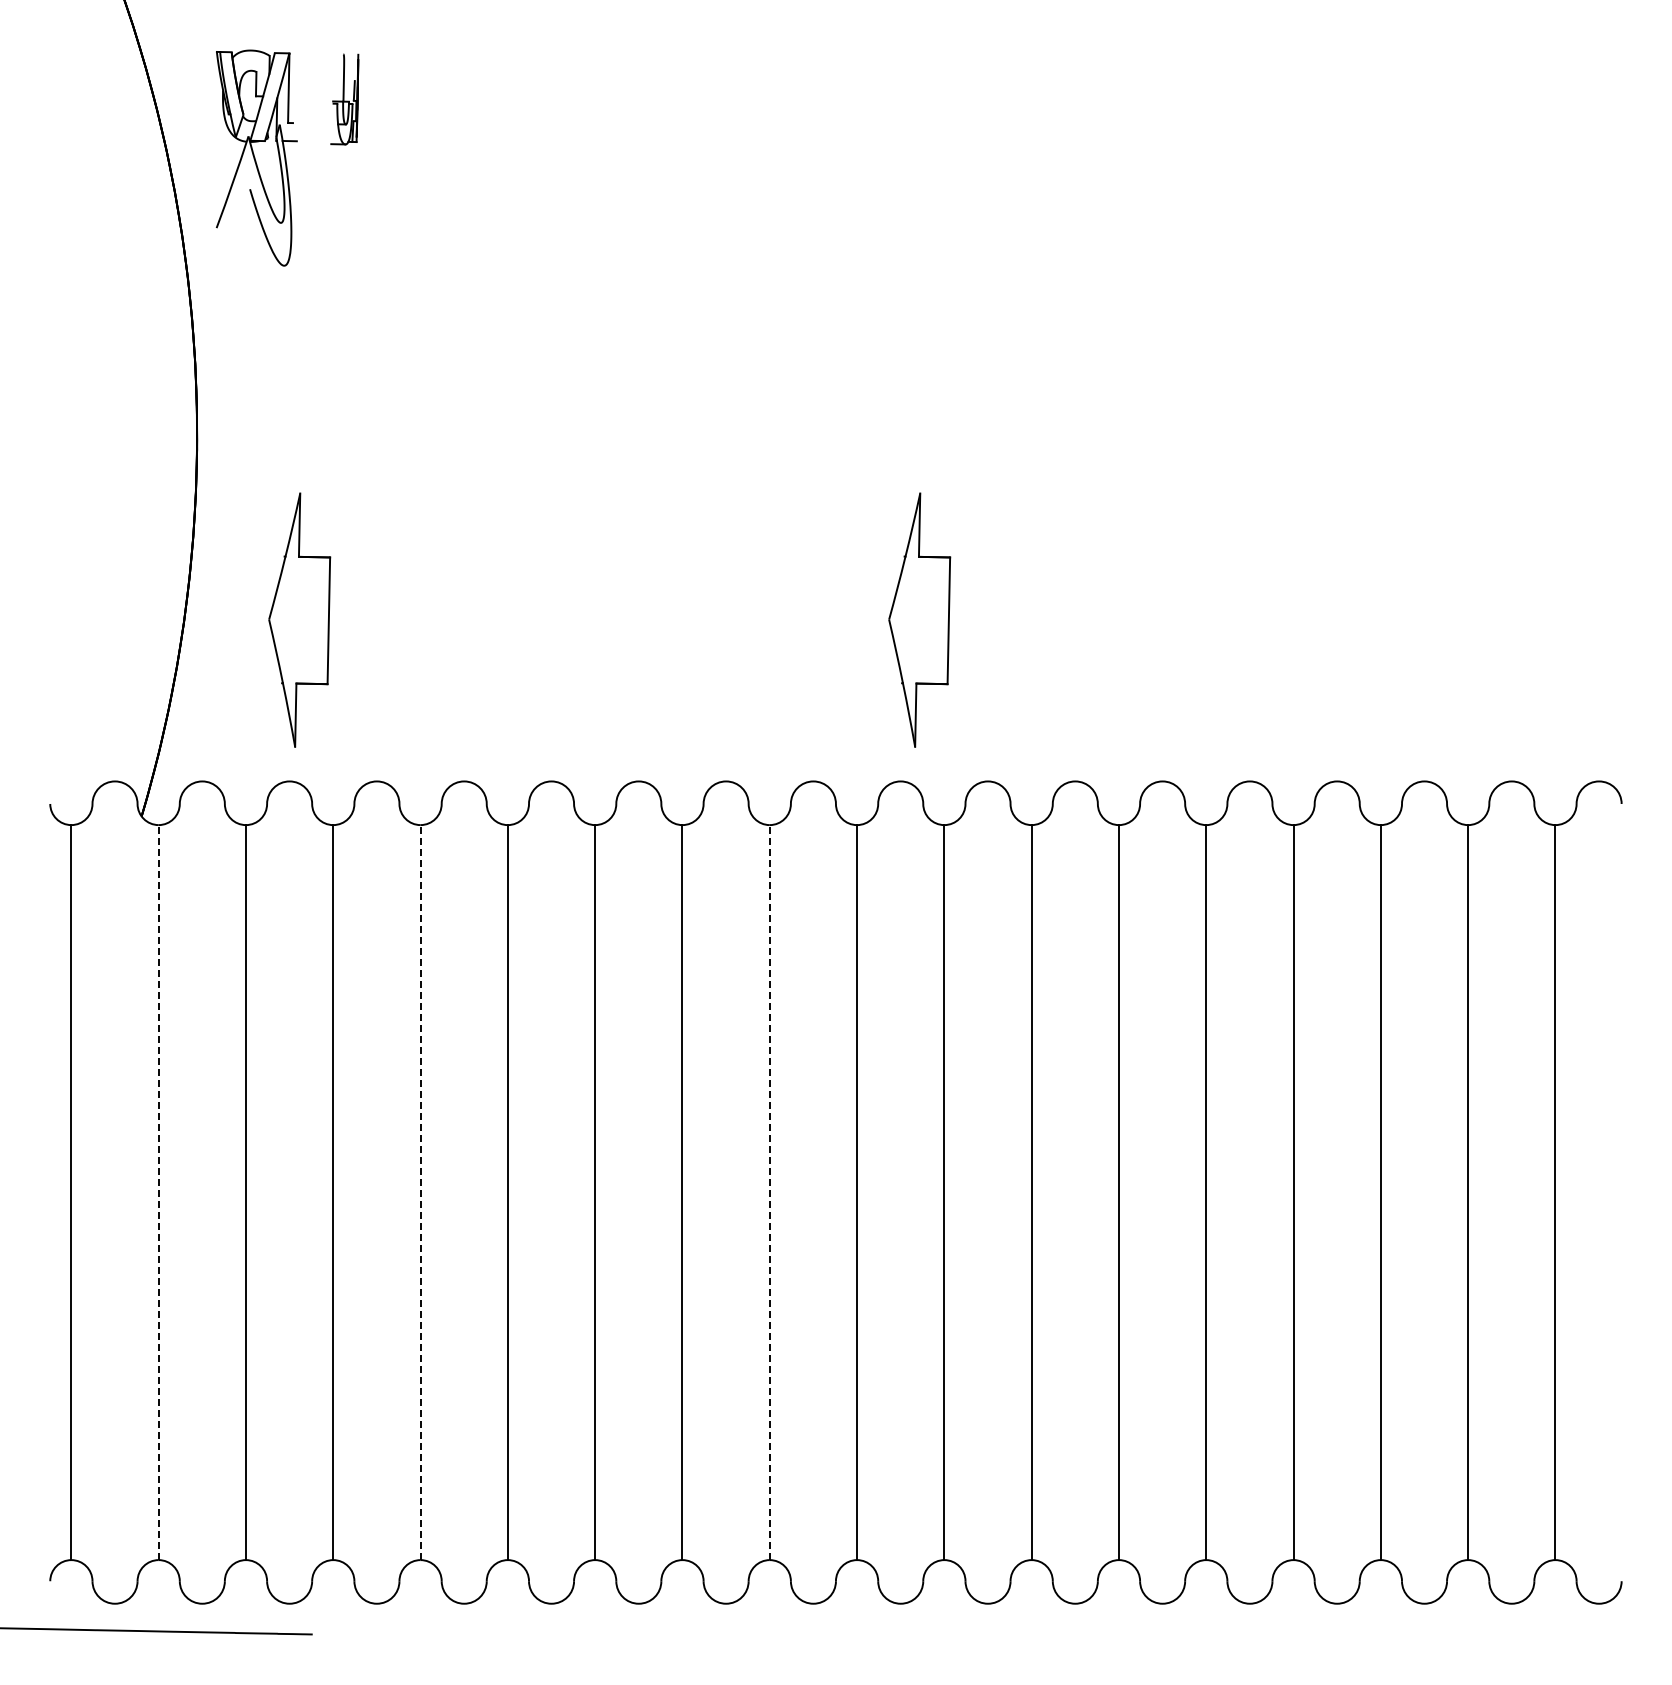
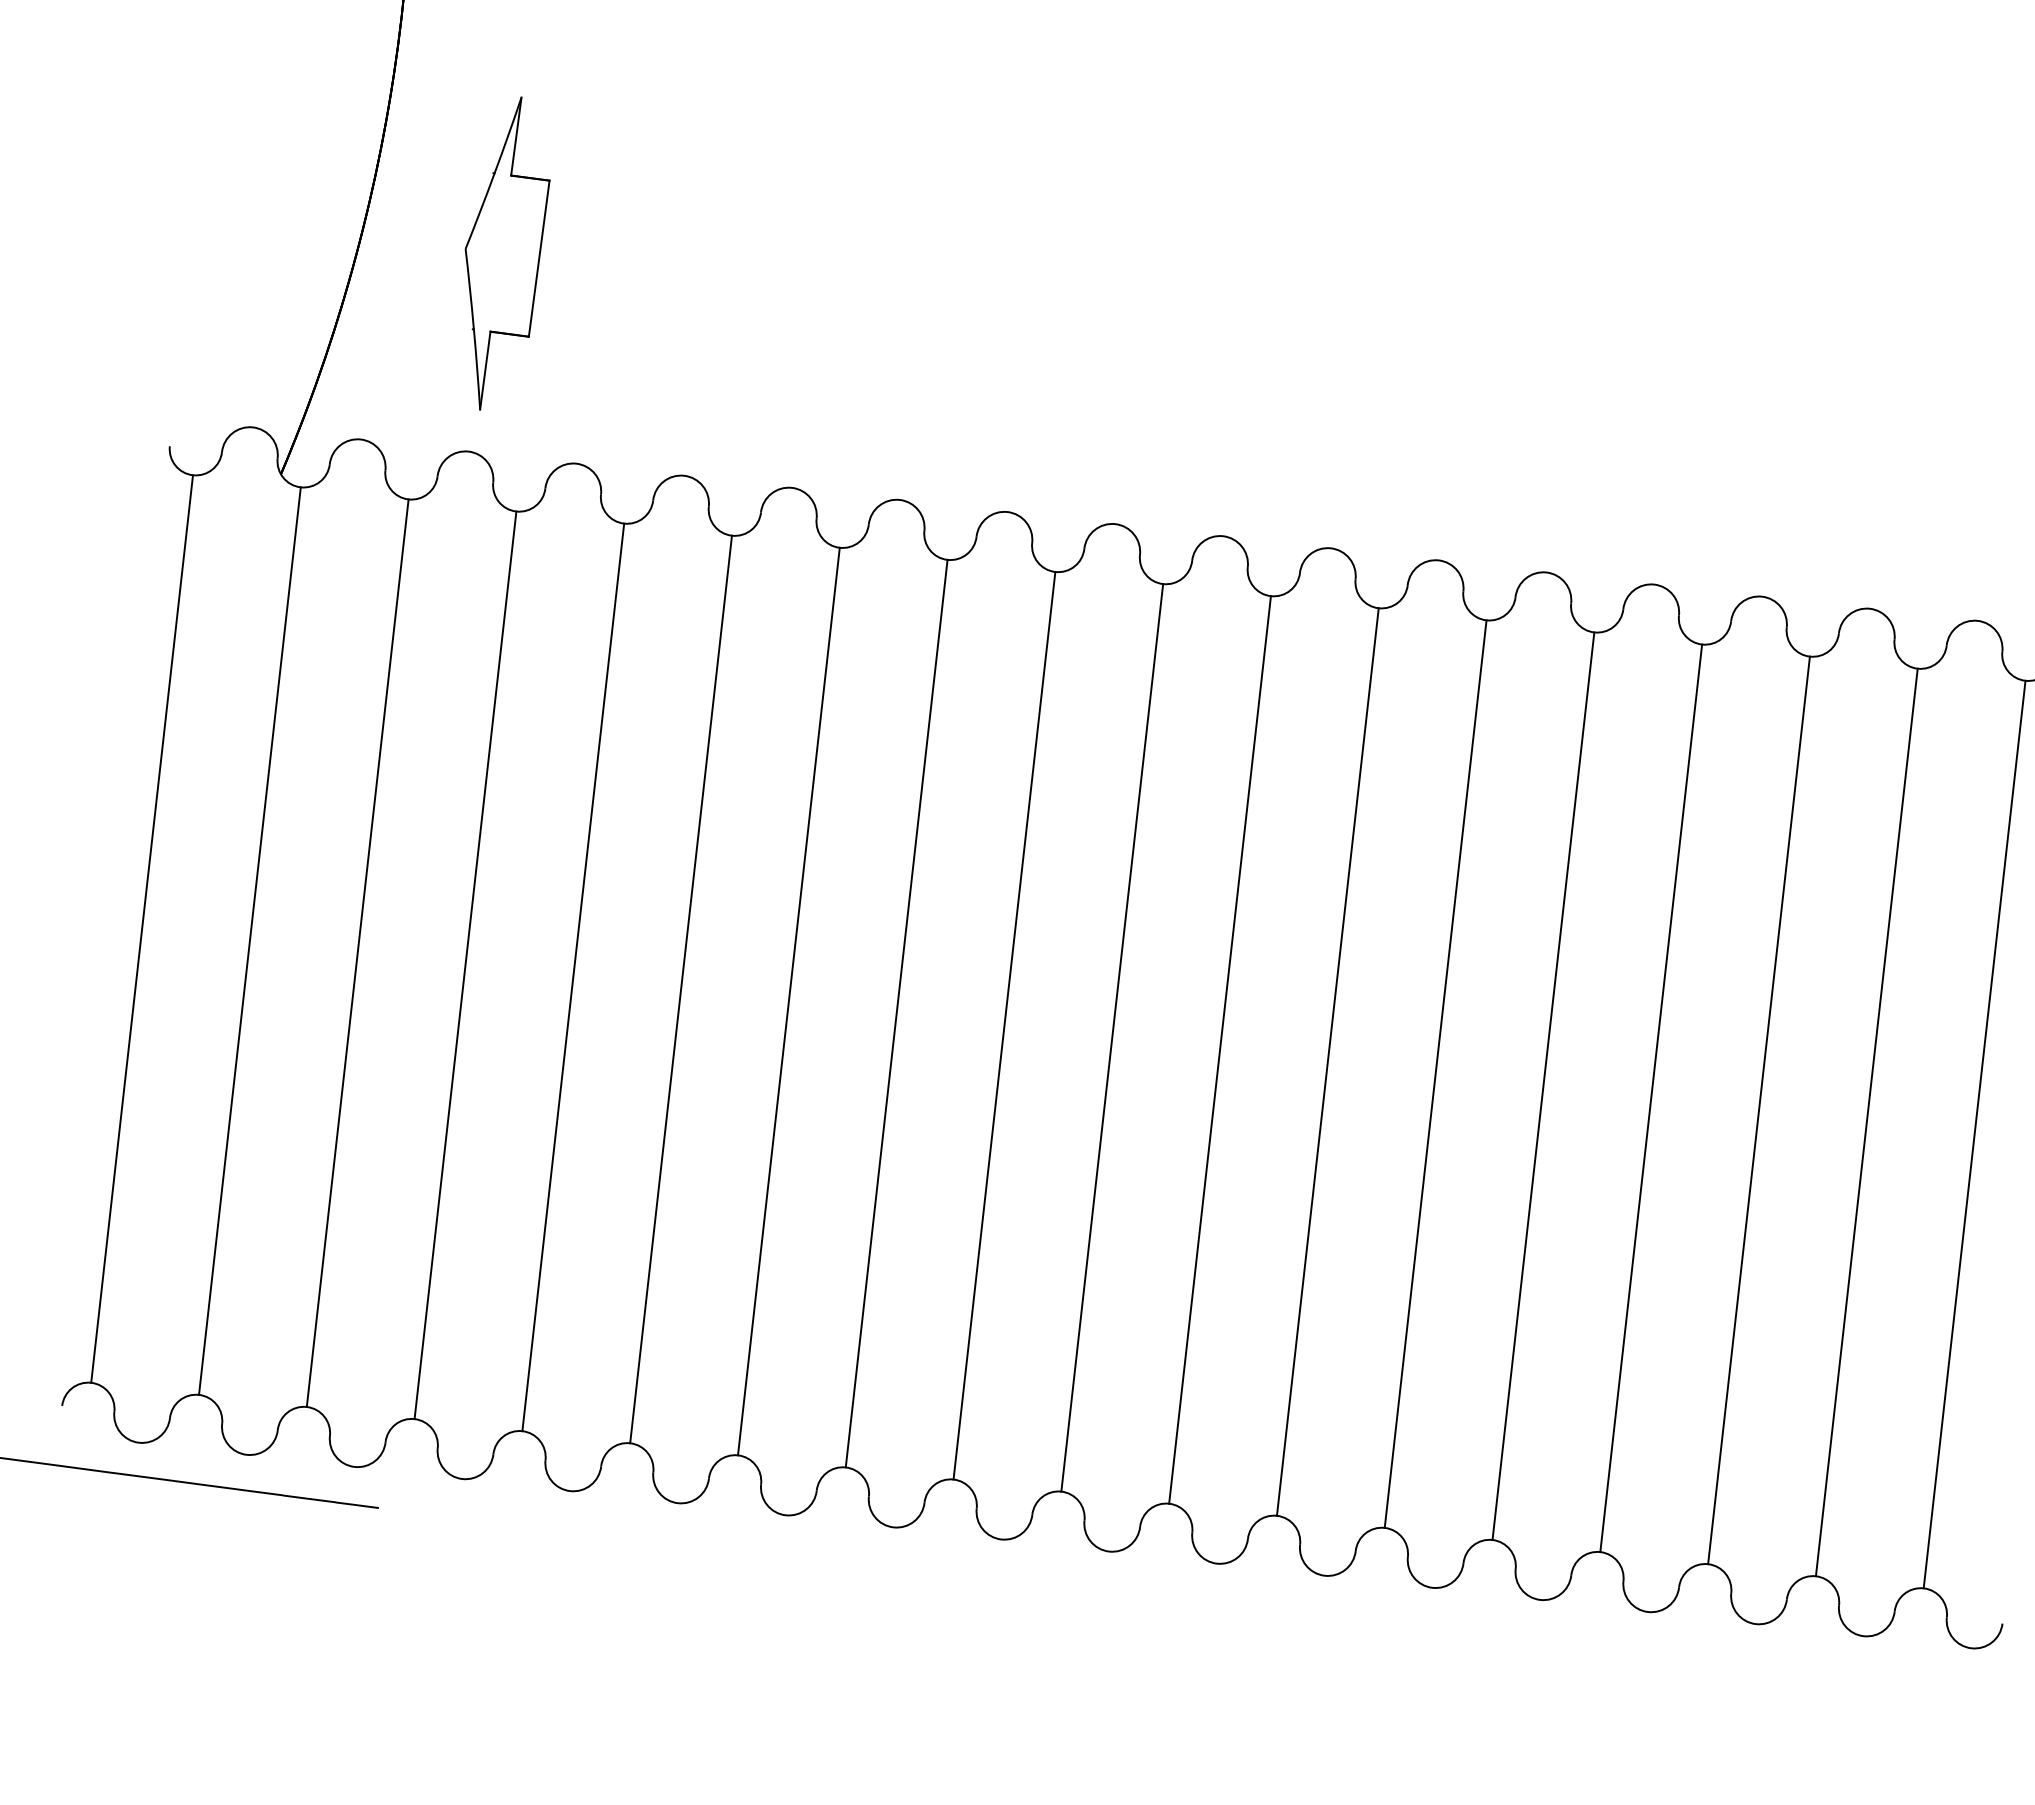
part: (919, 619) -> (1268, 338), removed
line: (158, 1192) -> (249, 940), dashed -> solid
line: (420, 1192) -> (573, 977), dashed -> solid
line: (769, 1192) -> (1004, 1025), dashed -> solid

